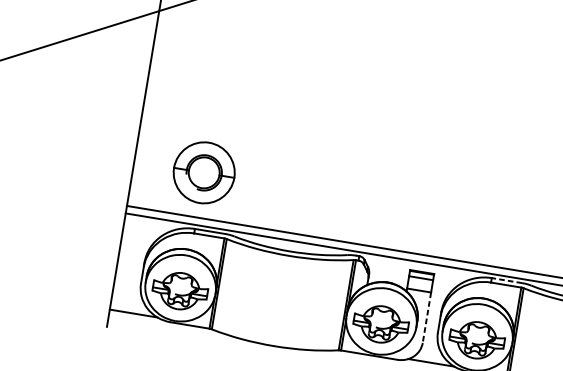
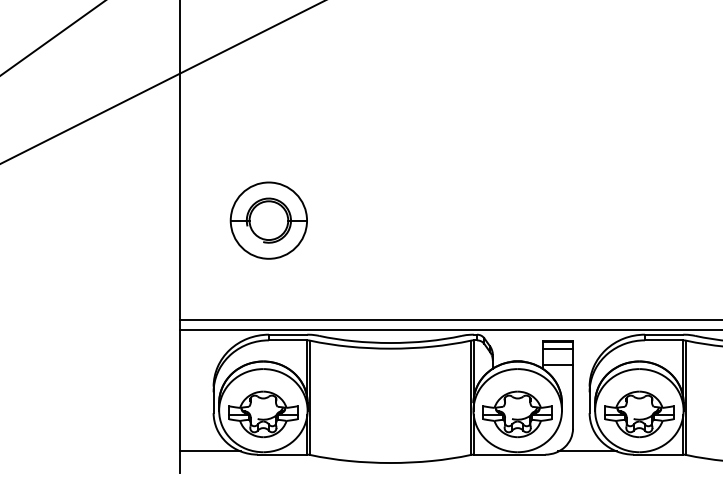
part: (203, 172) -> (268, 220), moved
line: (506, 280) -> (663, 334), dashed -> solid
line: (427, 317) -> (573, 396), dashed -> solid

